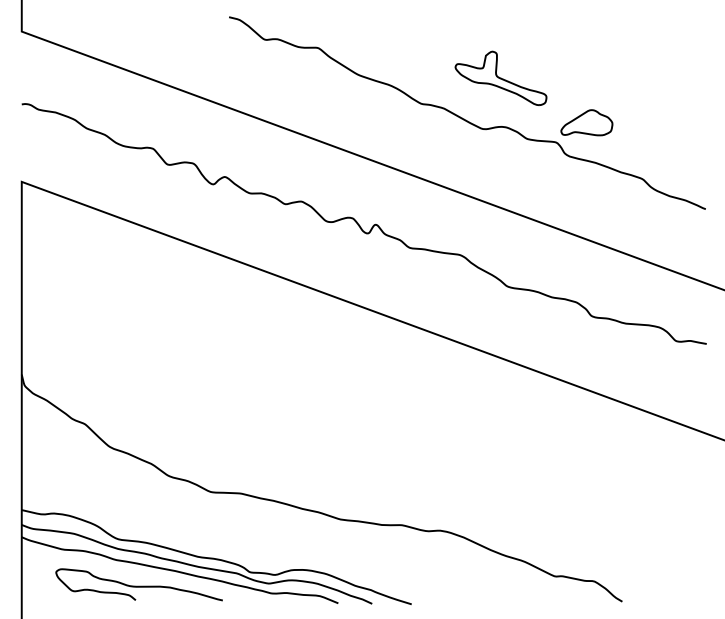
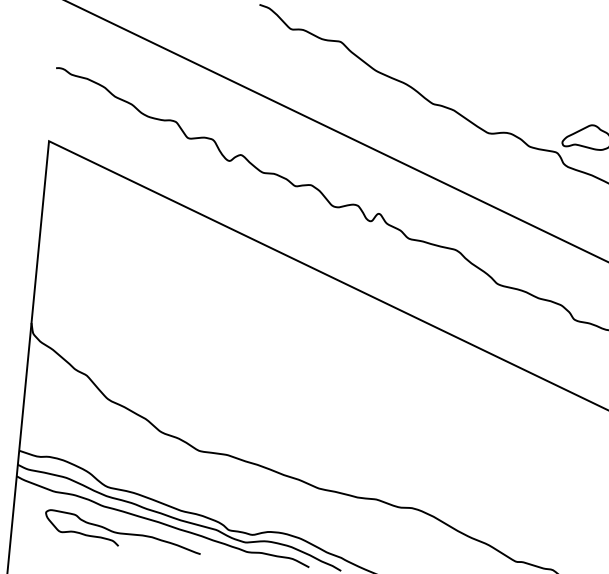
part: (500, 77) -> (509, 86), removed

